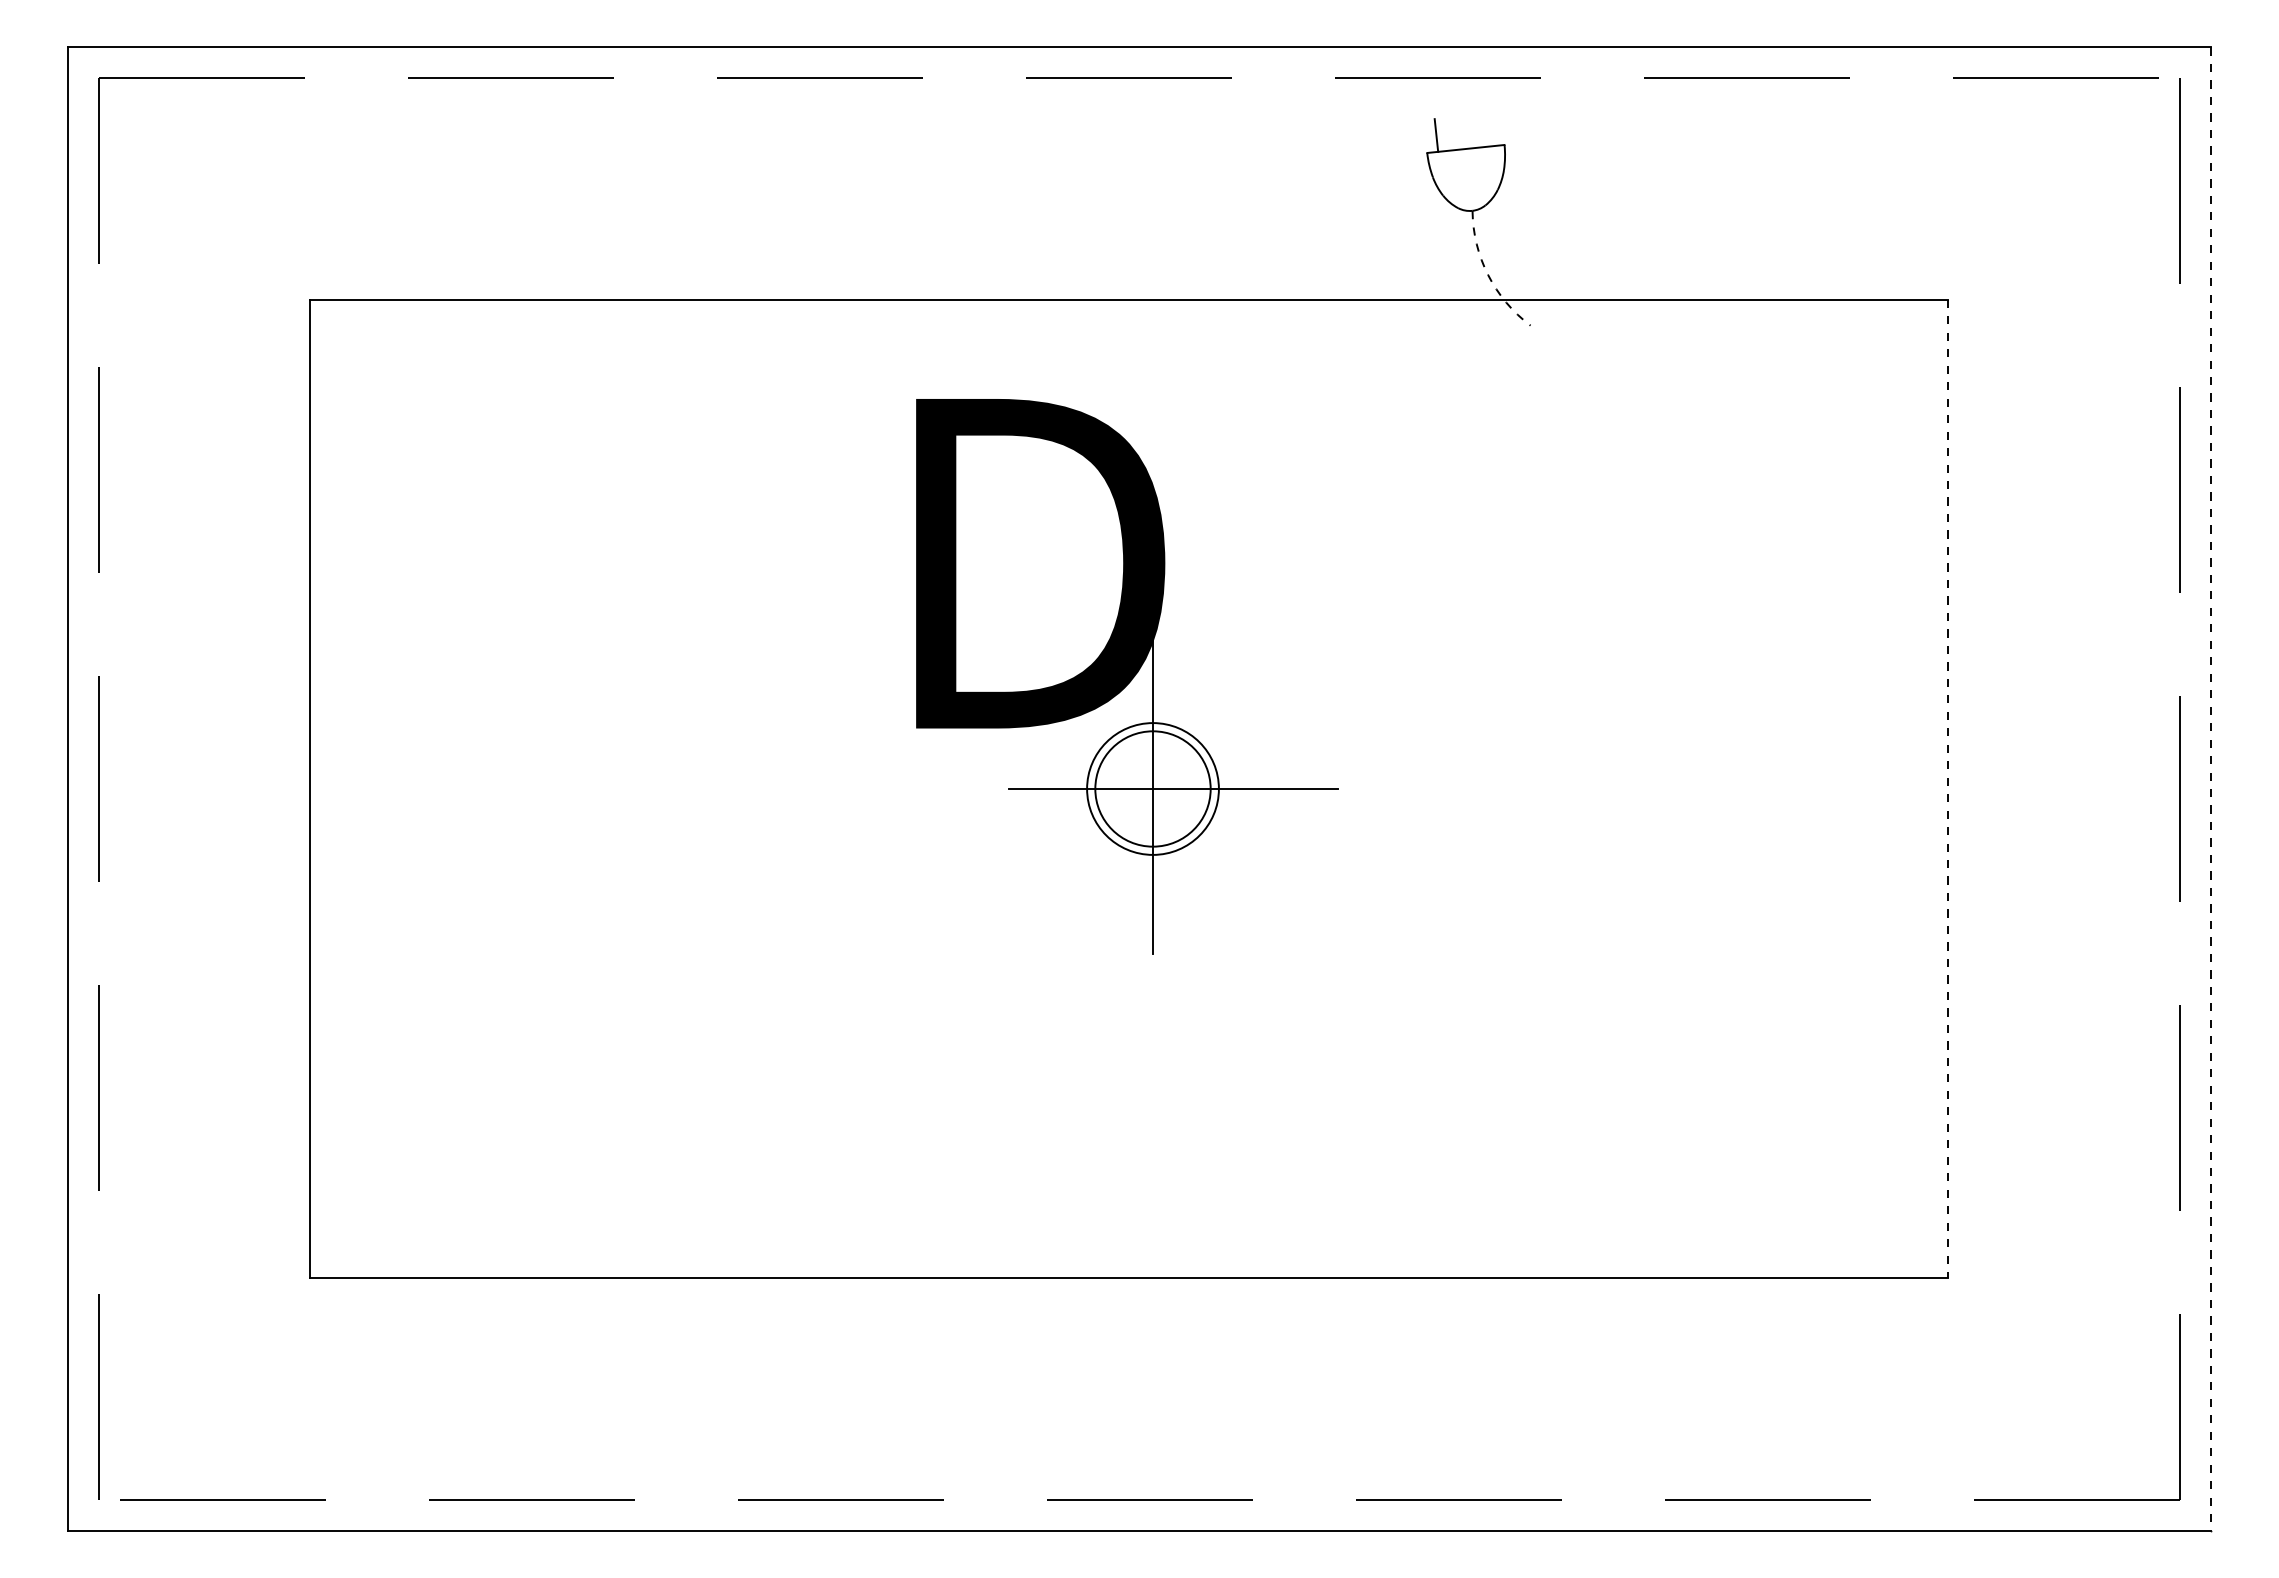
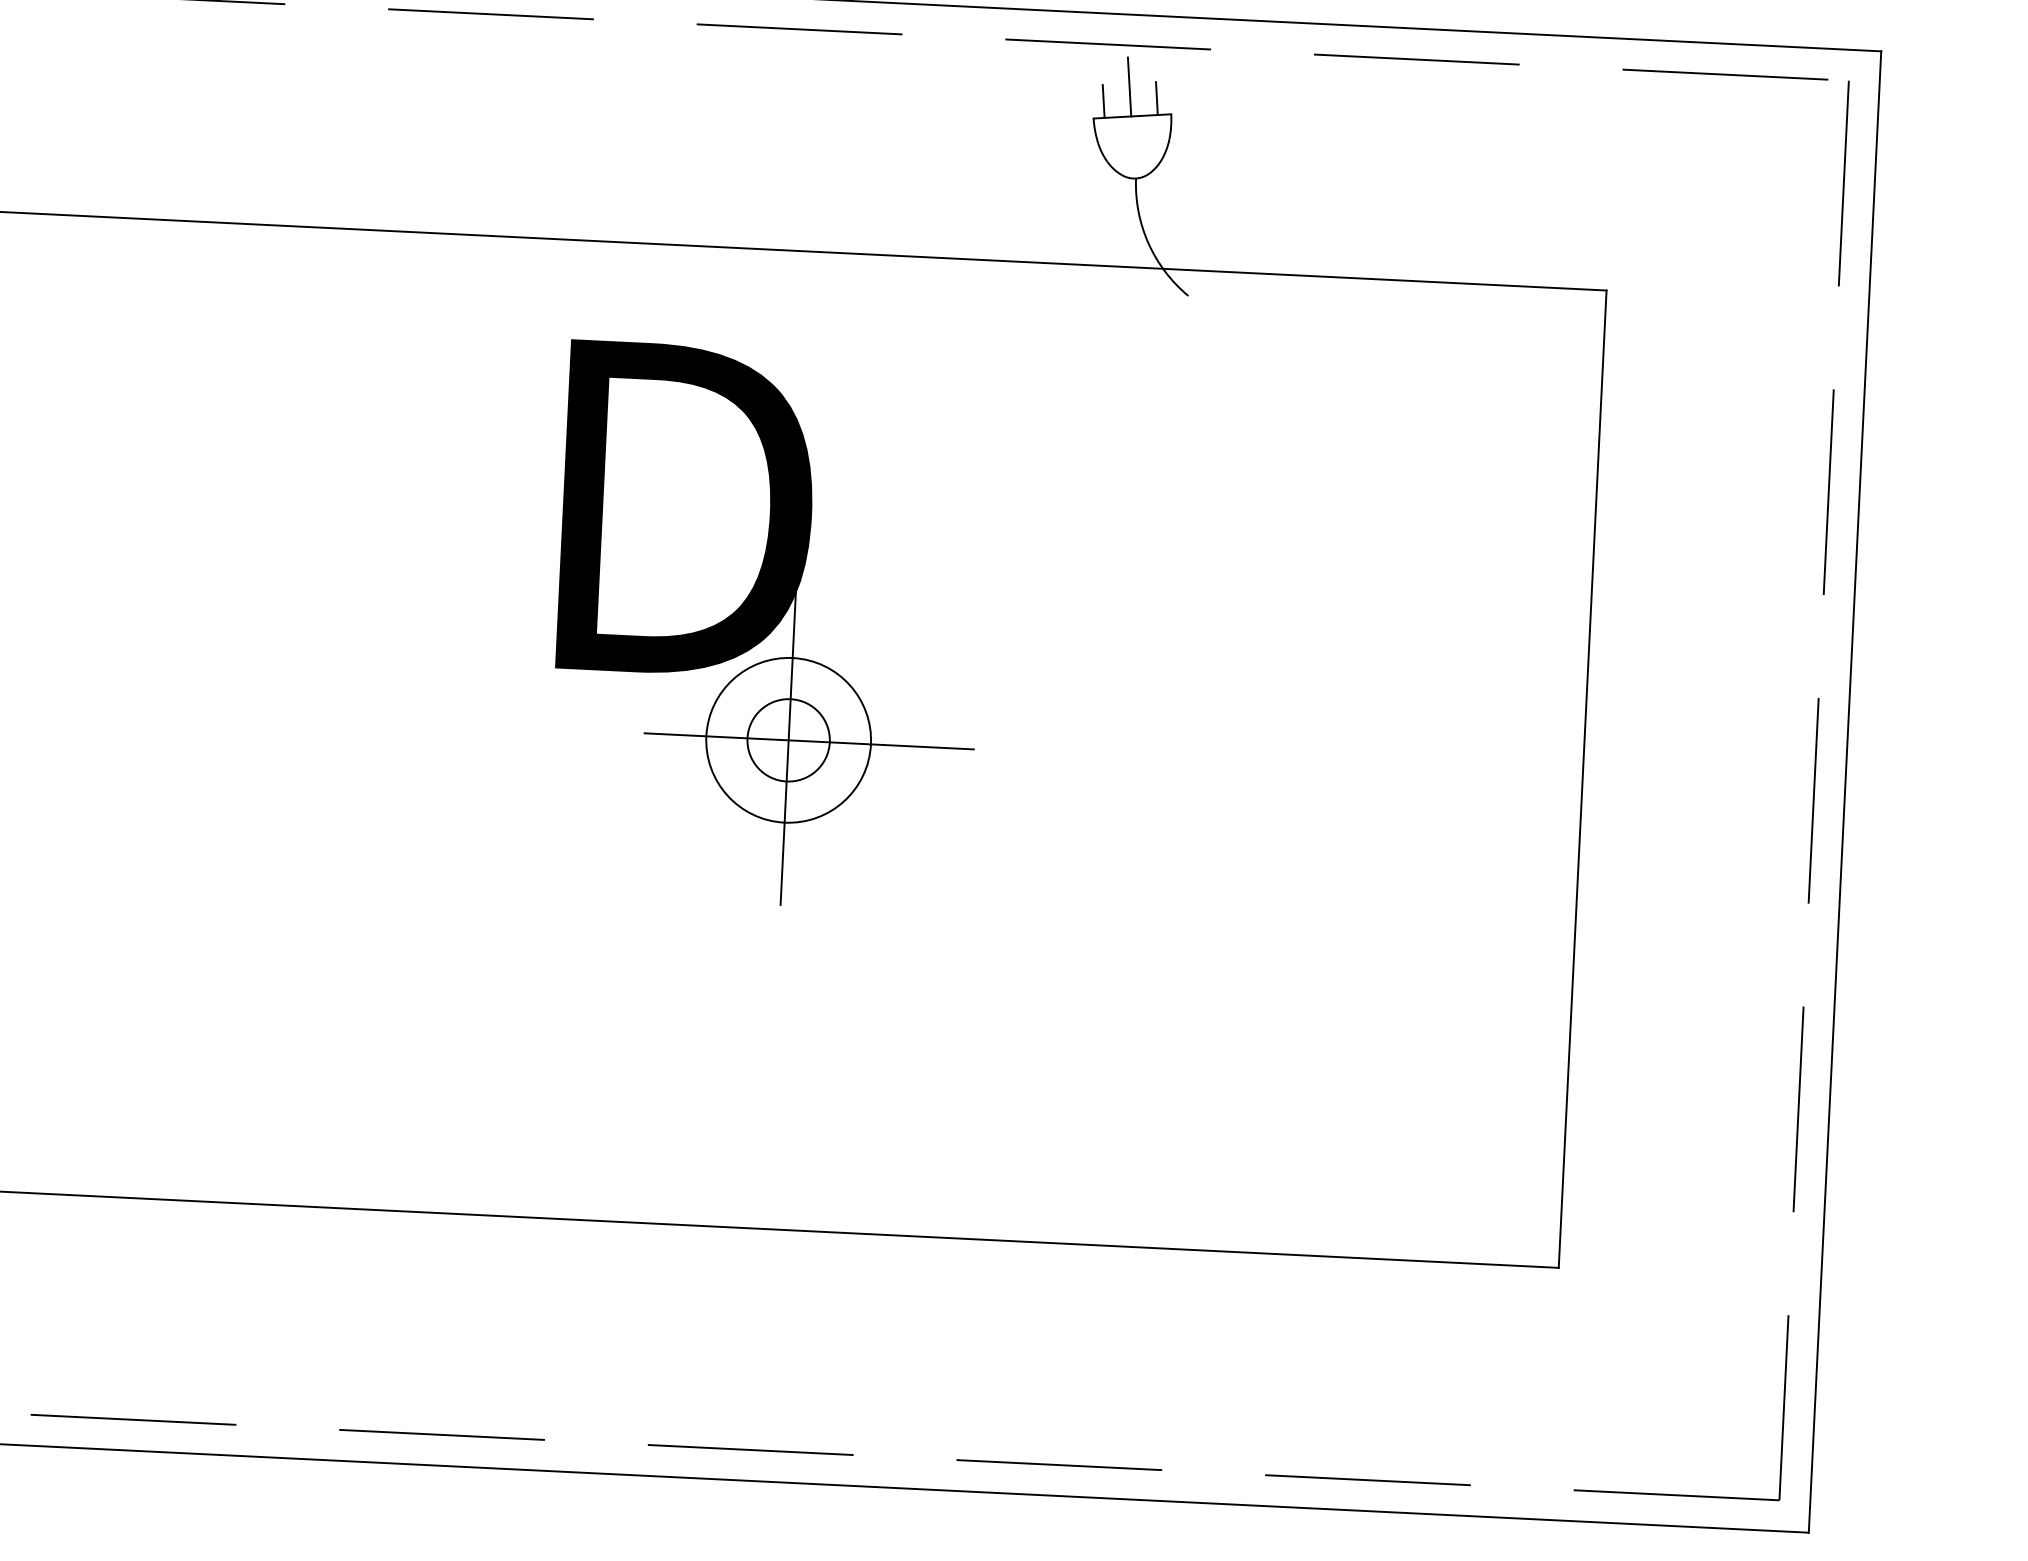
line: (1461, 119) -> (1129, 86), added
line: (1489, 129) -> (1156, 98), added
arc: (1488, 275) -> (1148, 243), dashed -> solid
circle: (1152, 788) -> (788, 739), size x0.62
circle: (1152, 788) -> (788, 739), size x1.43
line: (1947, 789) -> (1582, 779), dashed -> solid
line: (2210, 789) -> (1844, 792), dashed -> solid

